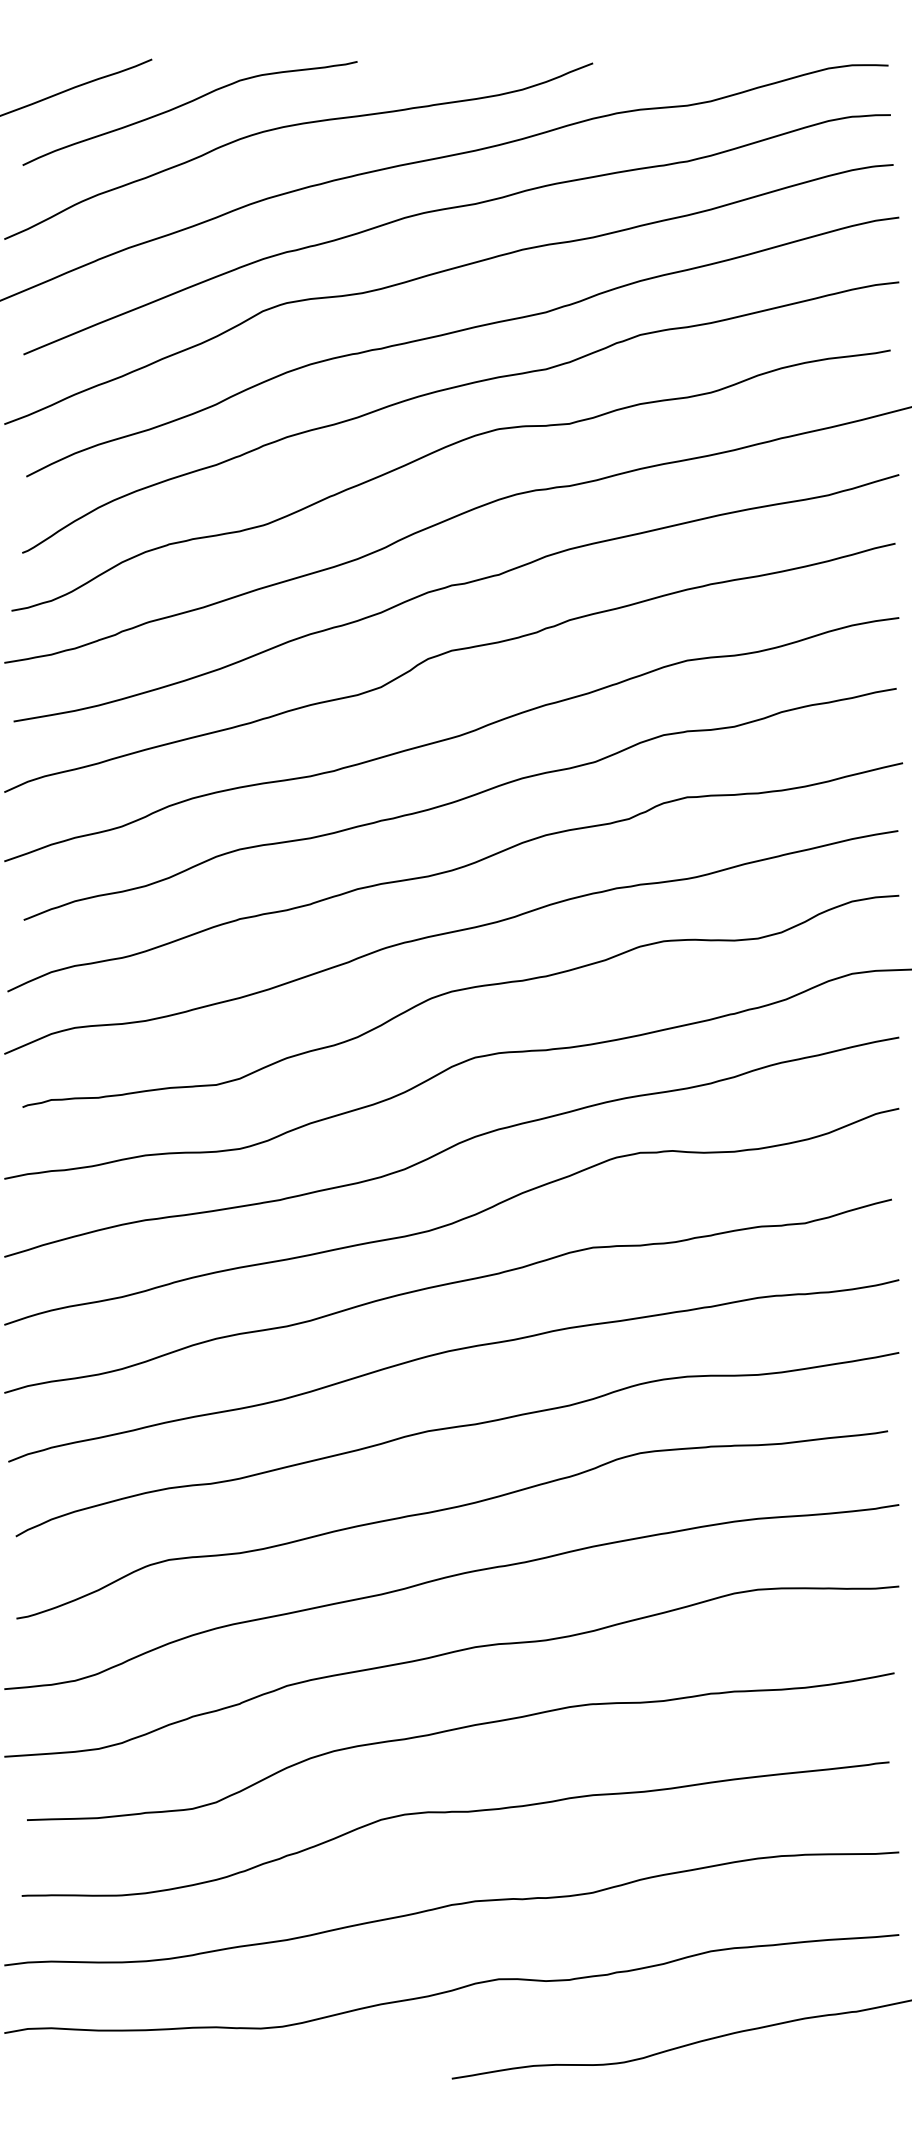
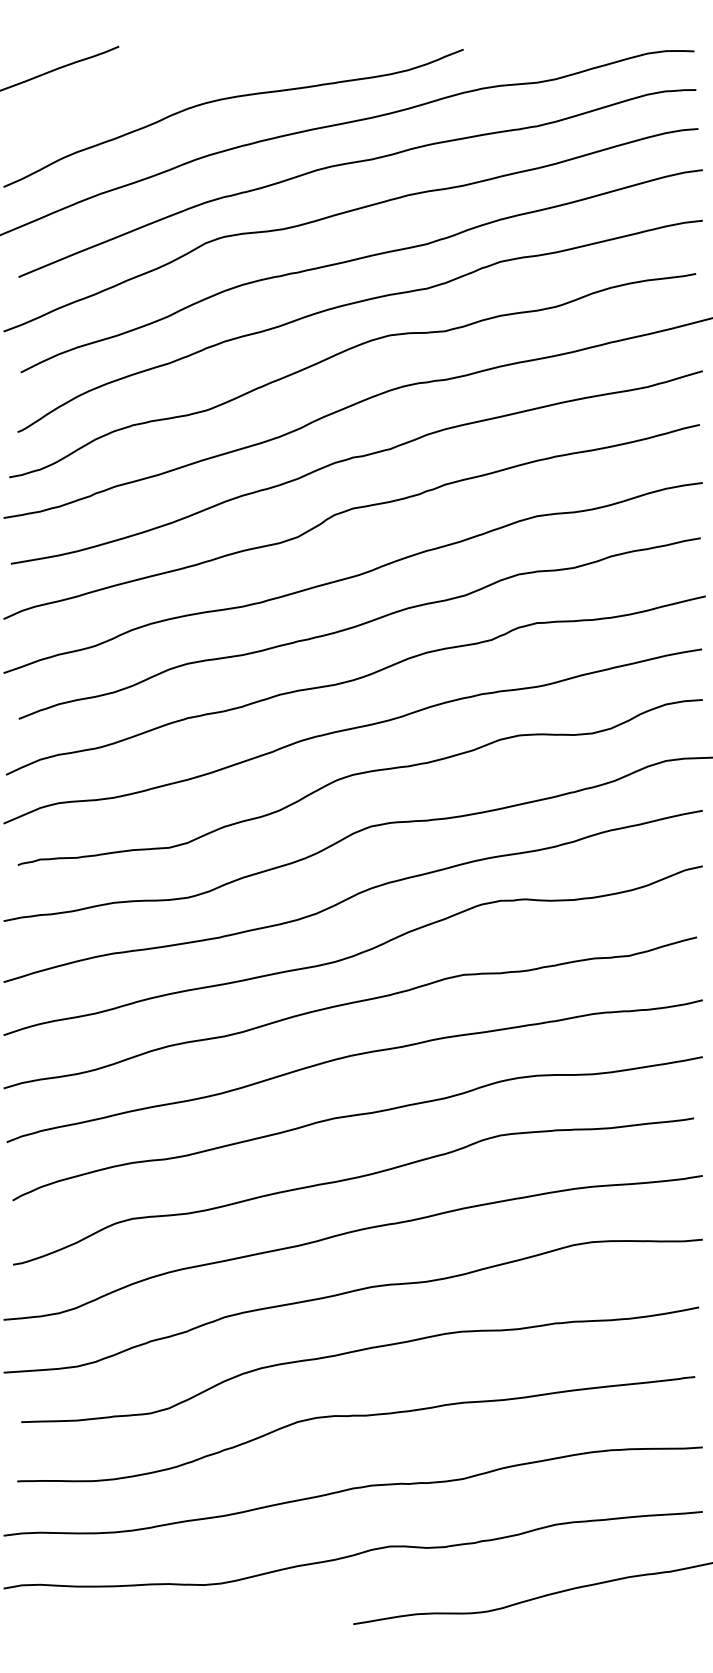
curve: (184, 105) -> (144, 82), removed

